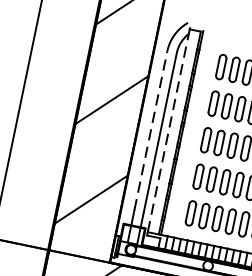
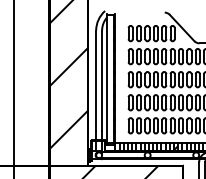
line: (151, 130) -> (96, 80), dashed -> solid
line: (168, 130) -> (106, 78), dashed -> solid

